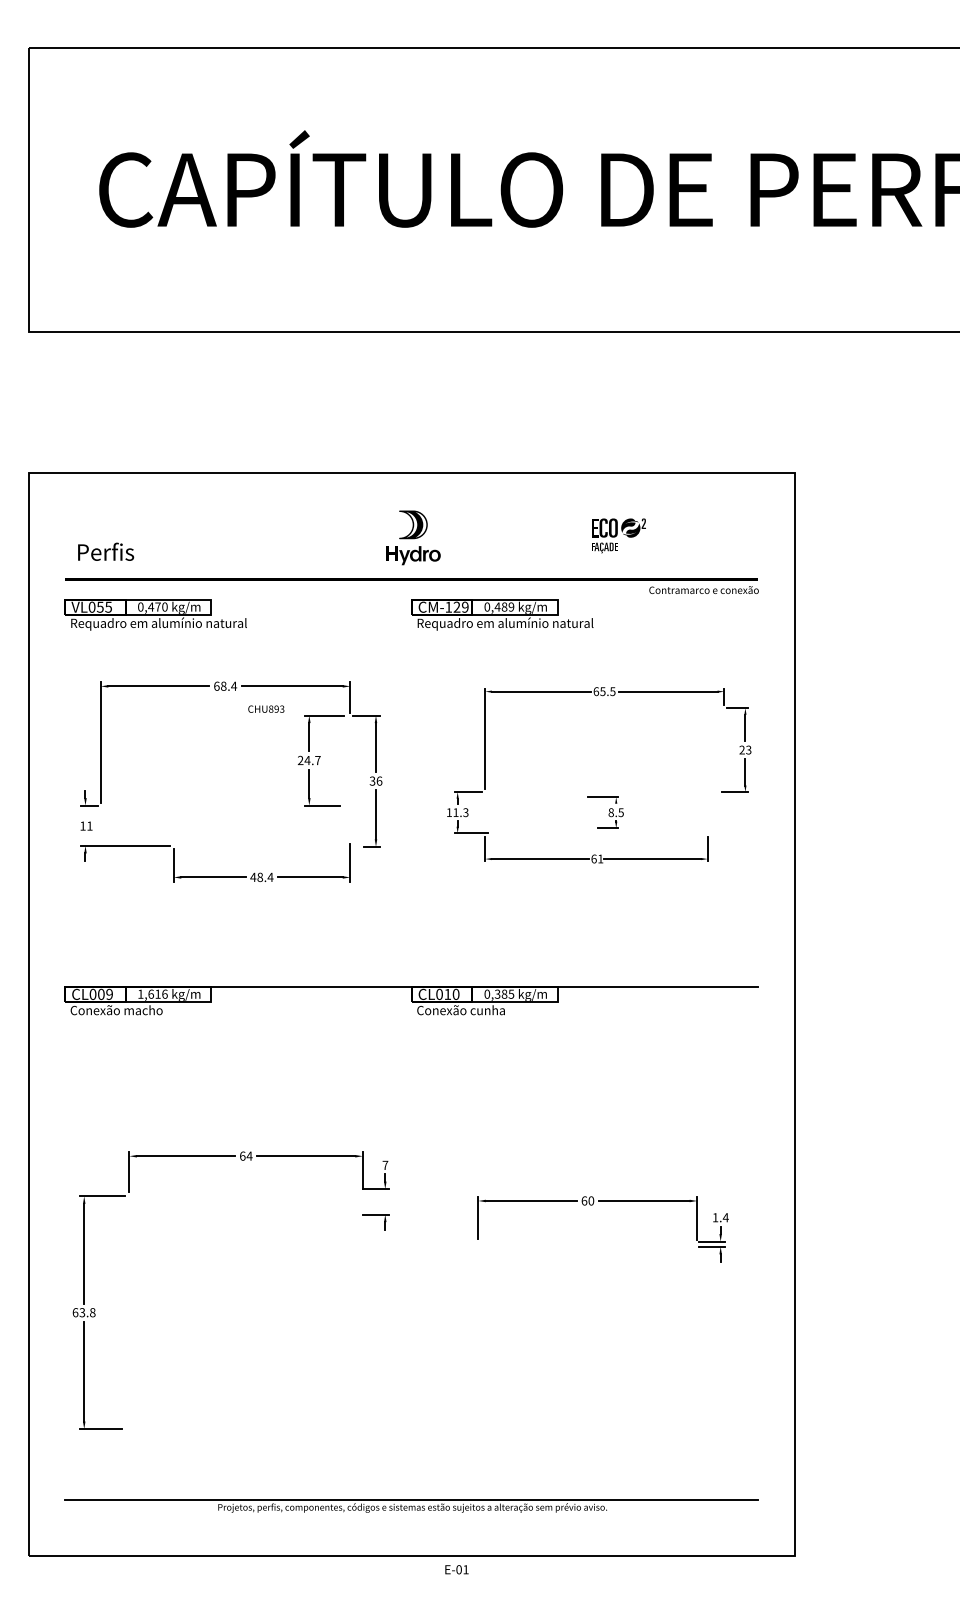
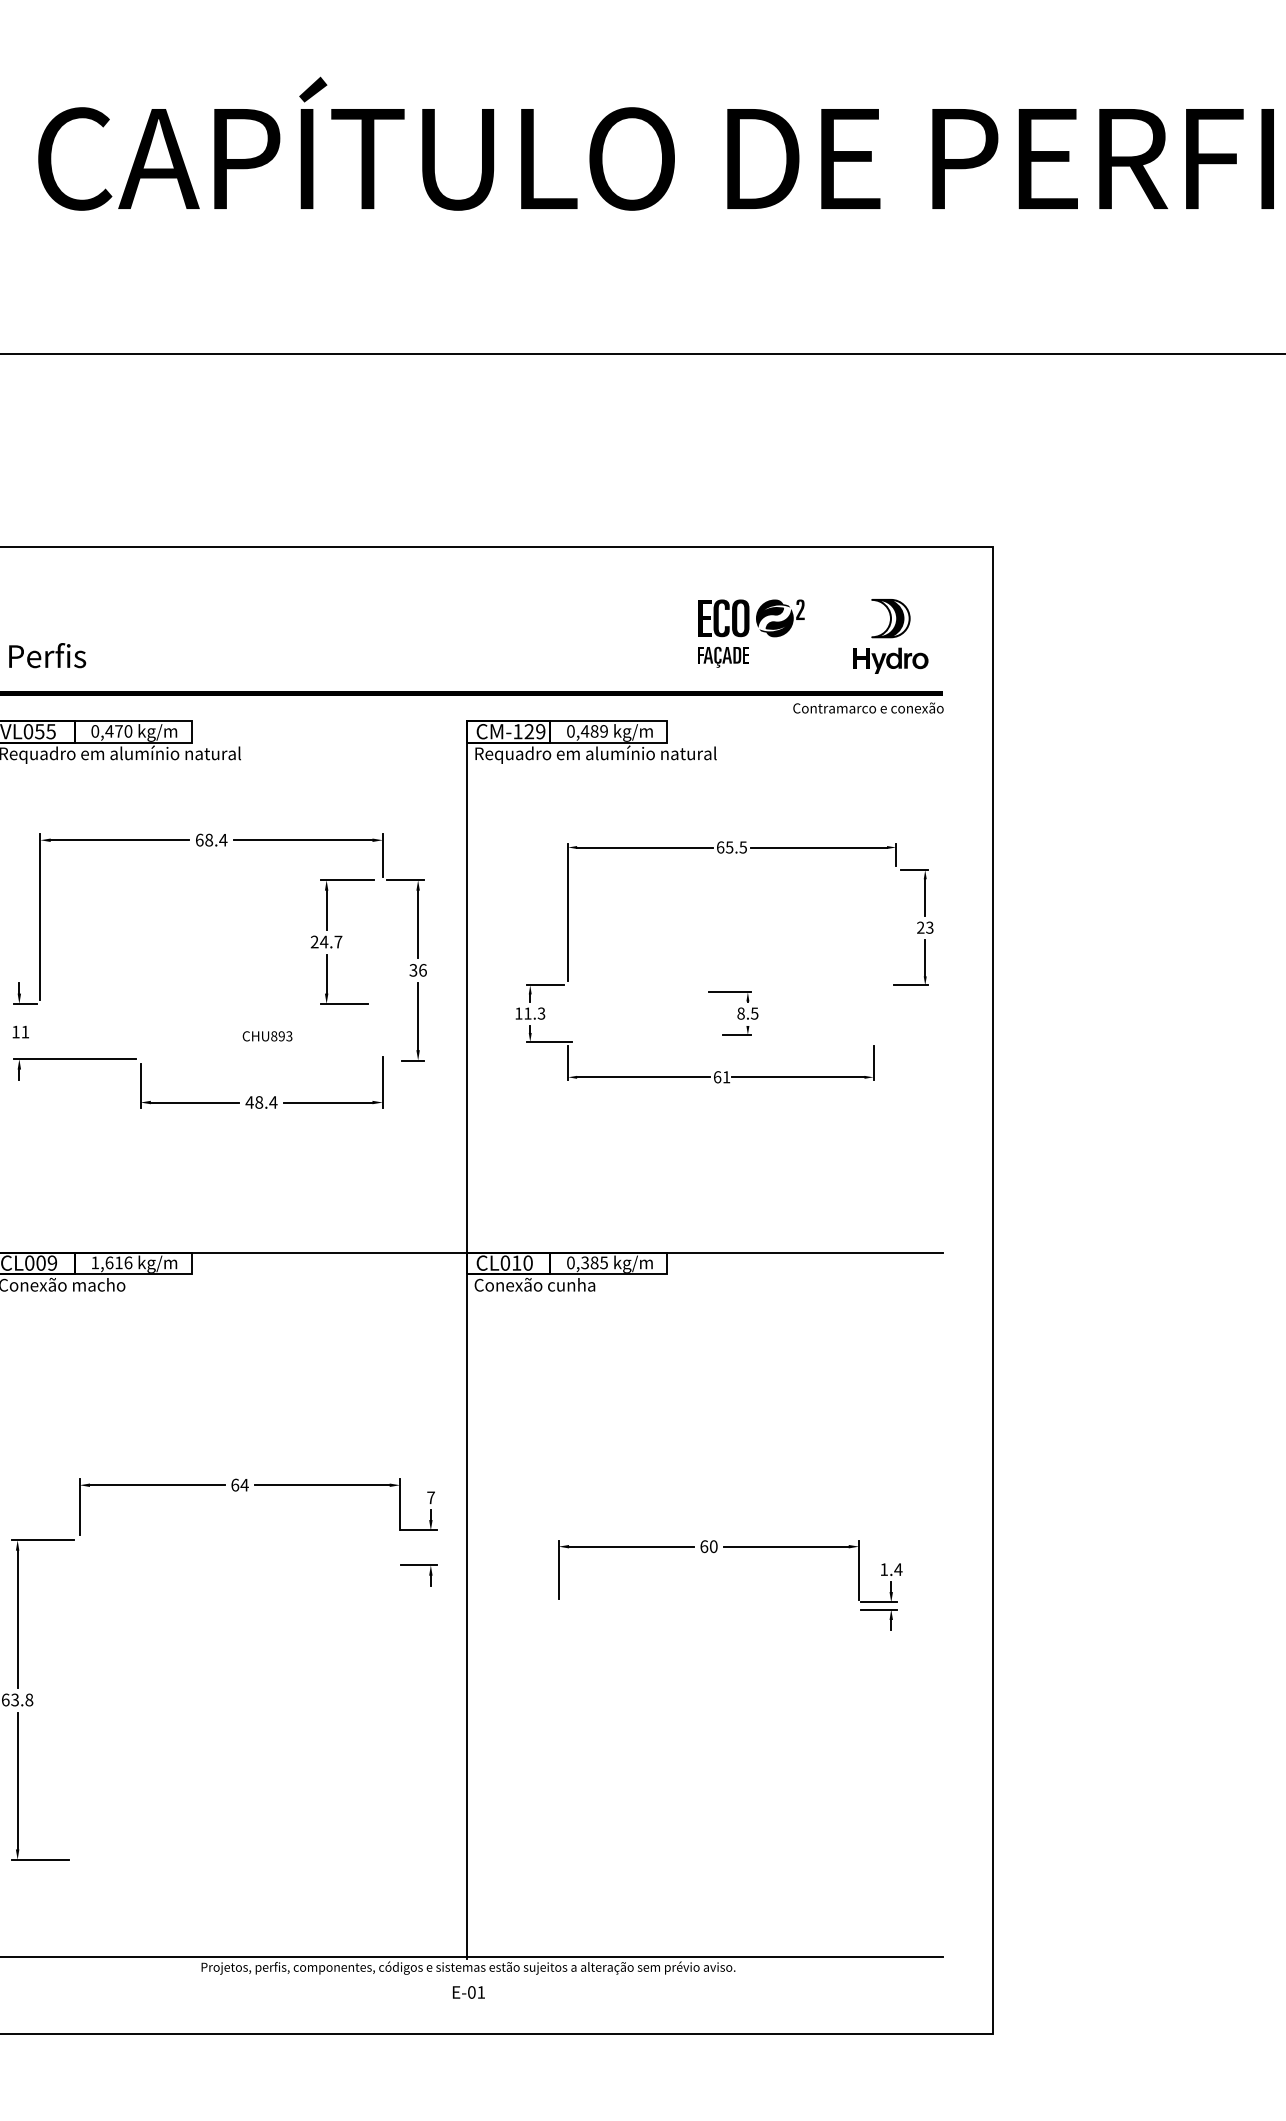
part: (618, 535) -> (751, 633), size x1.43
part: (413, 537) -> (891, 635), moved
text: (266, 708) -> (267, 1035), moved
line: (411, 1050) -> (466, 1340), added
text: (456, 1569) -> (468, 1992), moved

